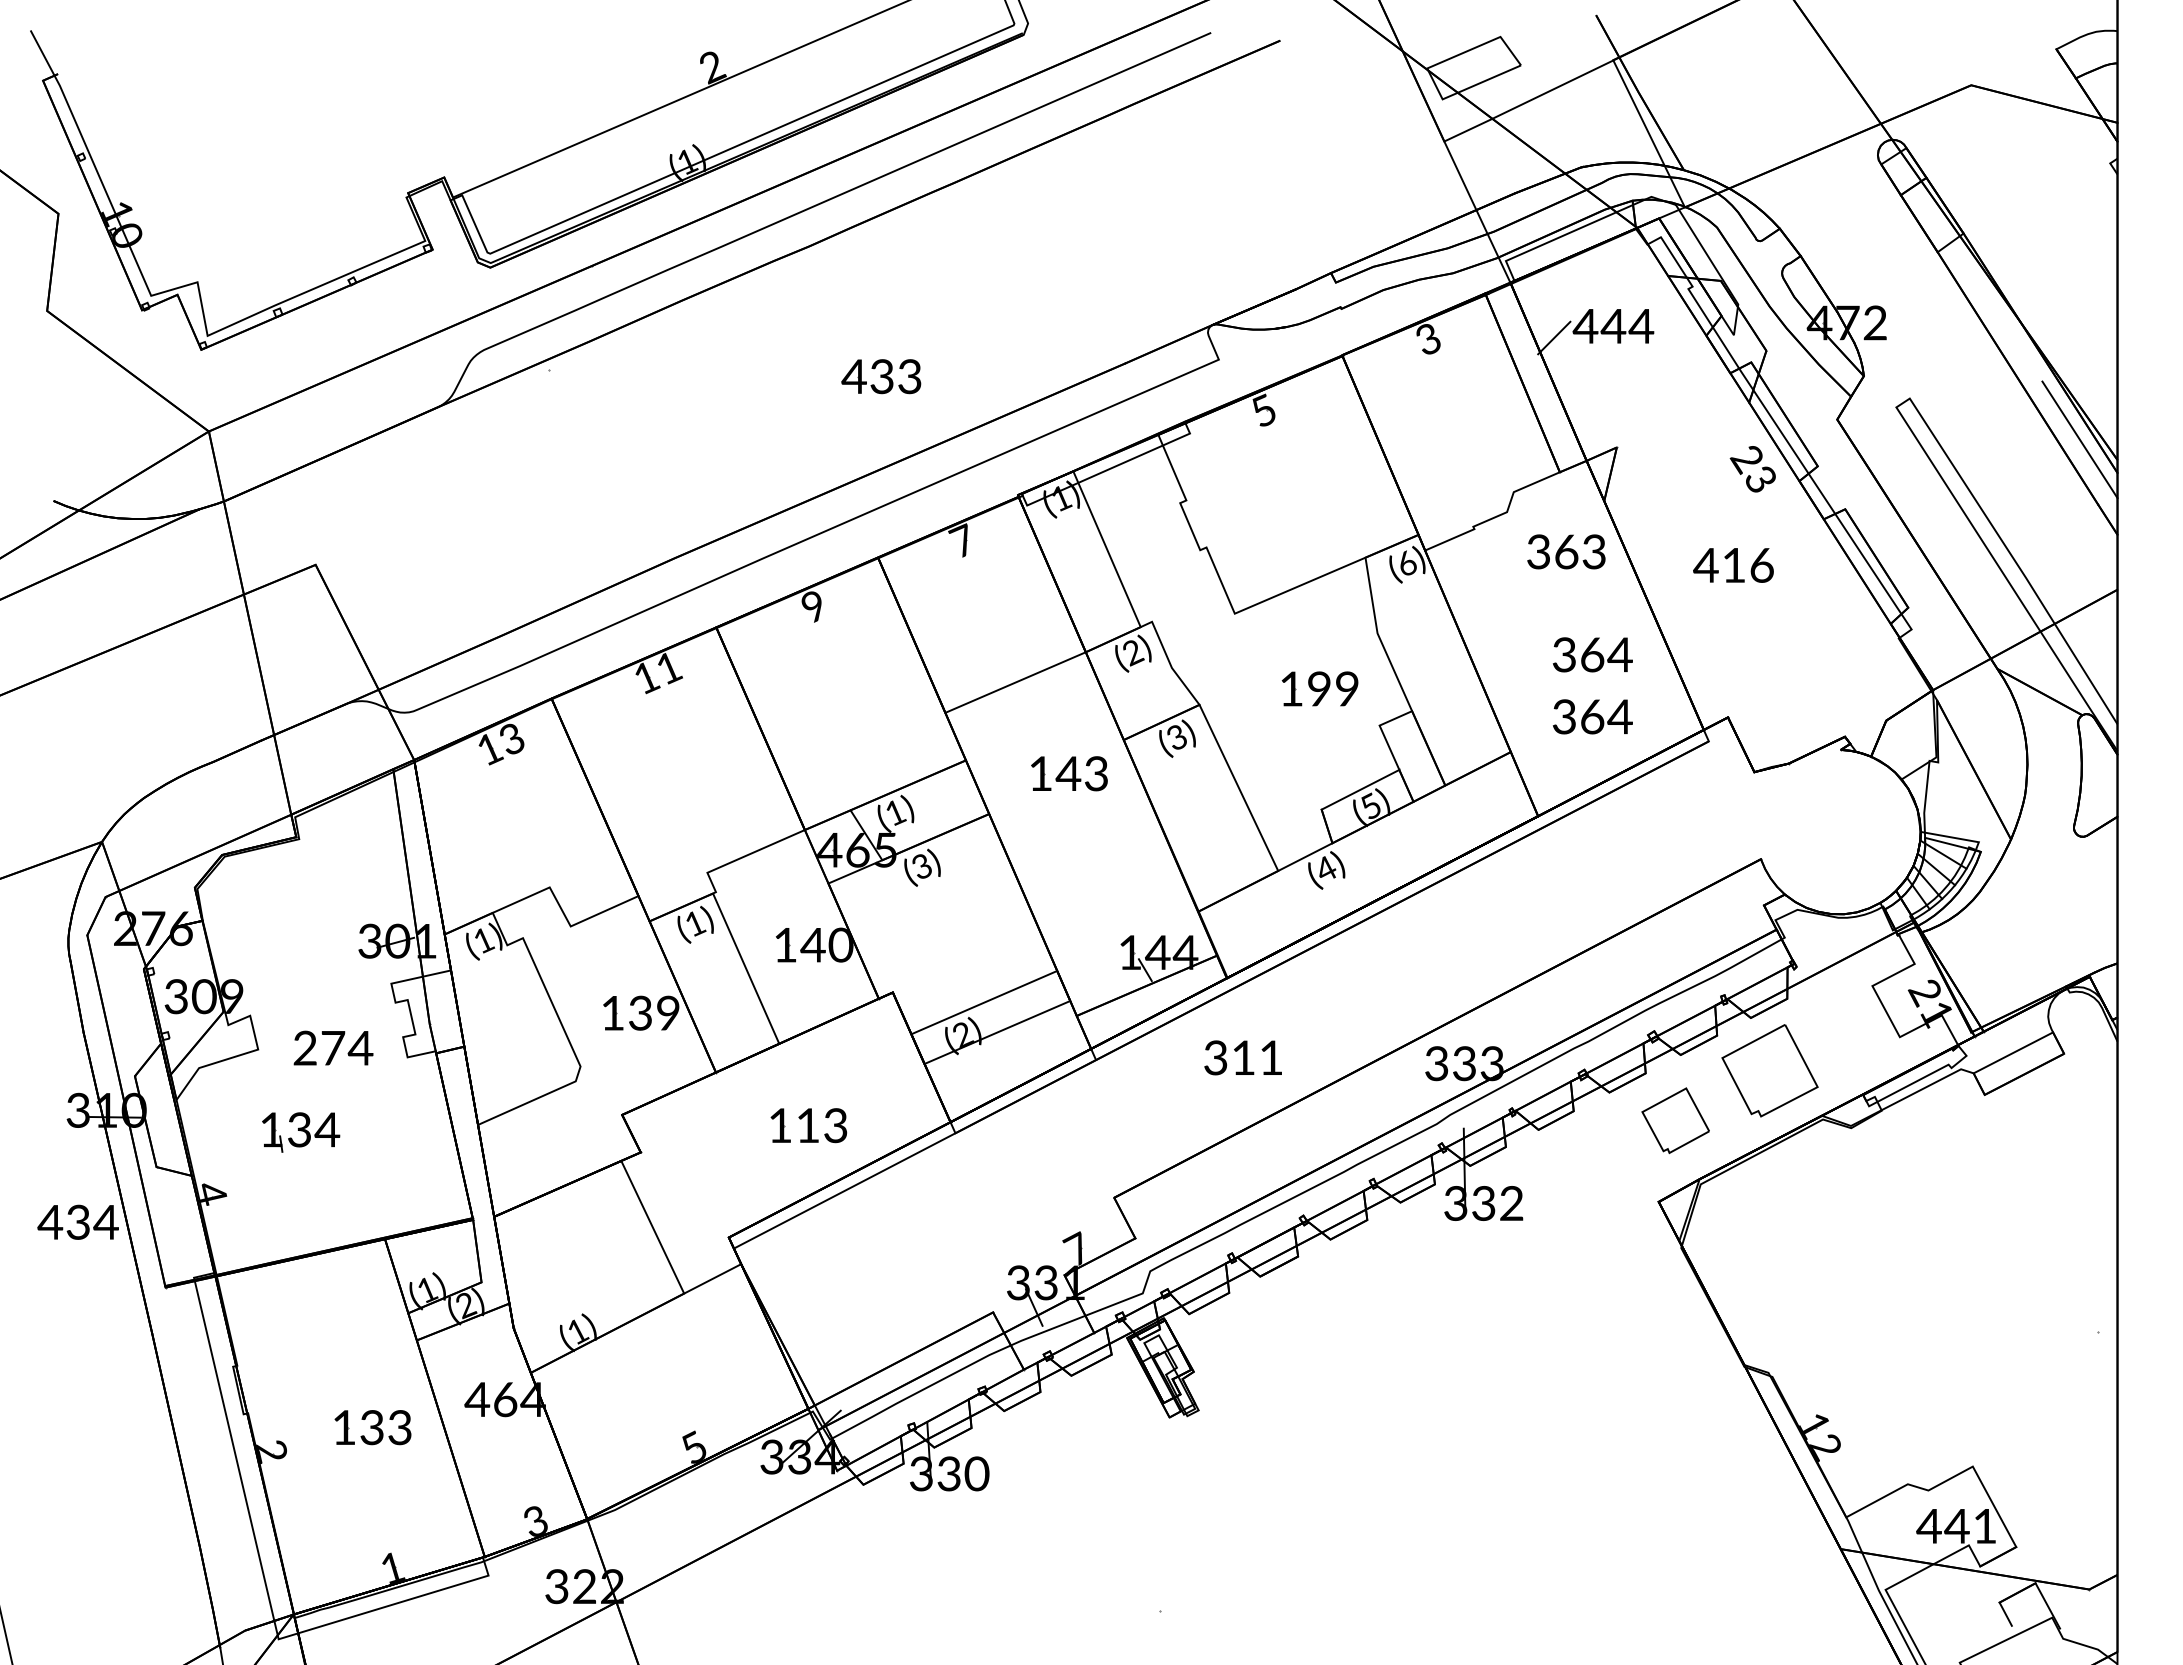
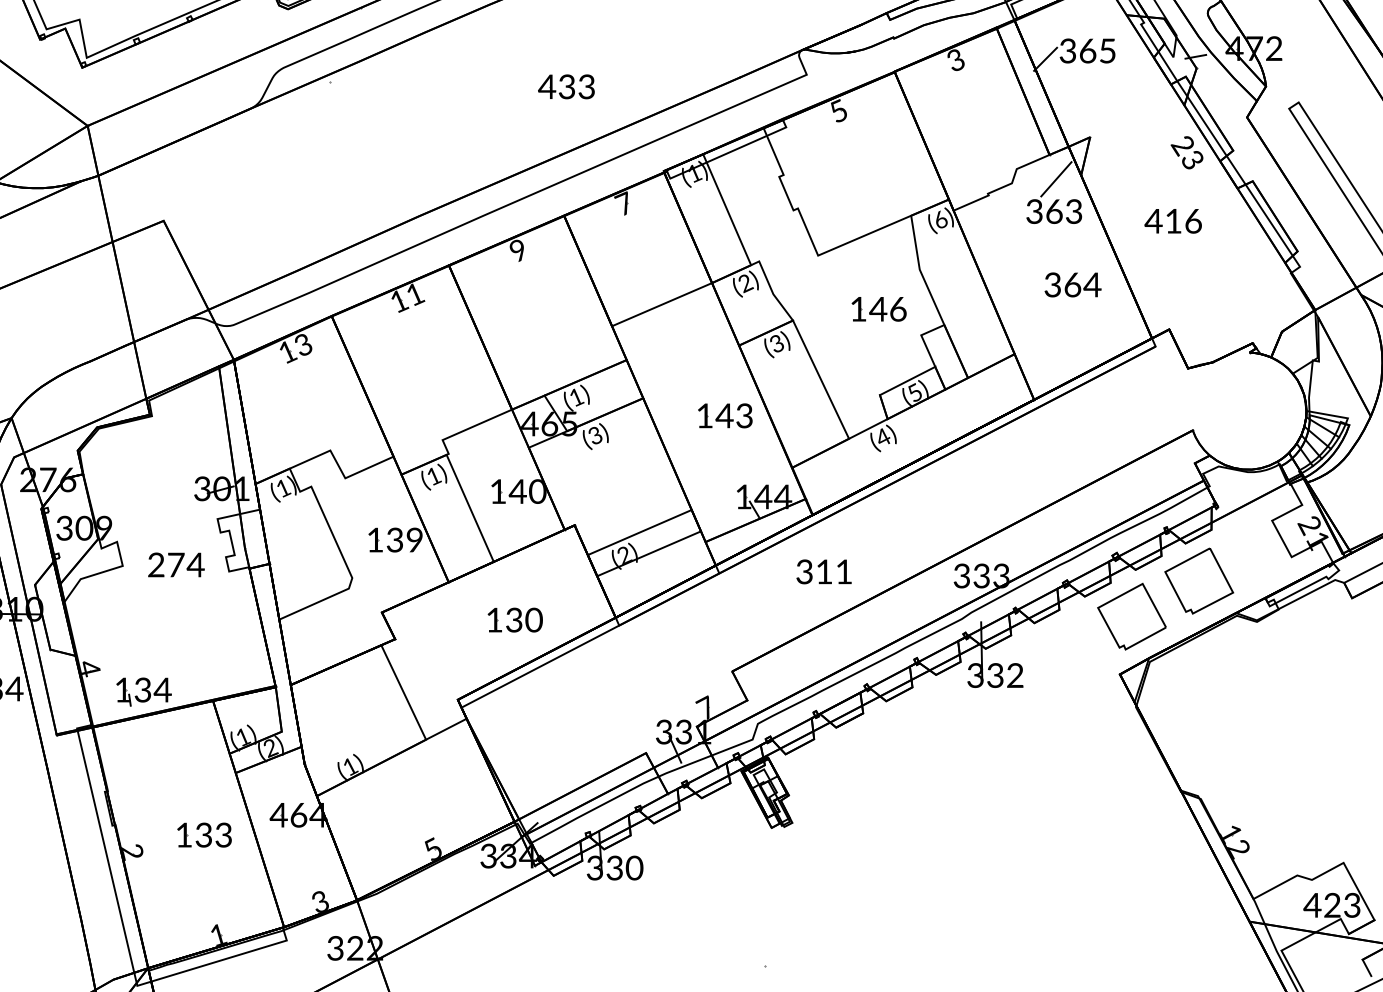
text: (1613, 325) -> (1087, 50), 444 -> 365
line: (1764, 334) -> (1195, 56), added
line: (1569, 506) -> (1056, 179), added
text: (1332, 688) -> (887, 308), 199 -> 146
part: (1592, 716) -> (1072, 328), removed
part: (1069, 773) -> (725, 415), moved
part: (1675, 1120) -> (1131, 616), size x1.43
text: (822, 1125) -> (524, 620), 113 -> 130
part: (301, 1132) -> (144, 691), moved
text: (1970, 1525) -> (1341, 904), 441 -> 423

